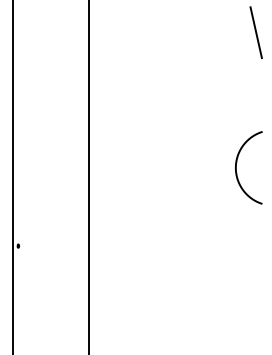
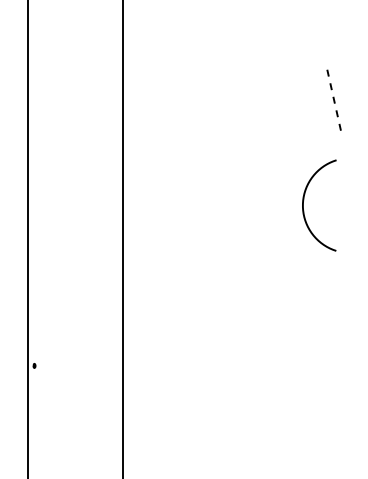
line: (256, 32) -> (333, 97), solid -> dashed
curve: (237, 163) -> (304, 200), moved

